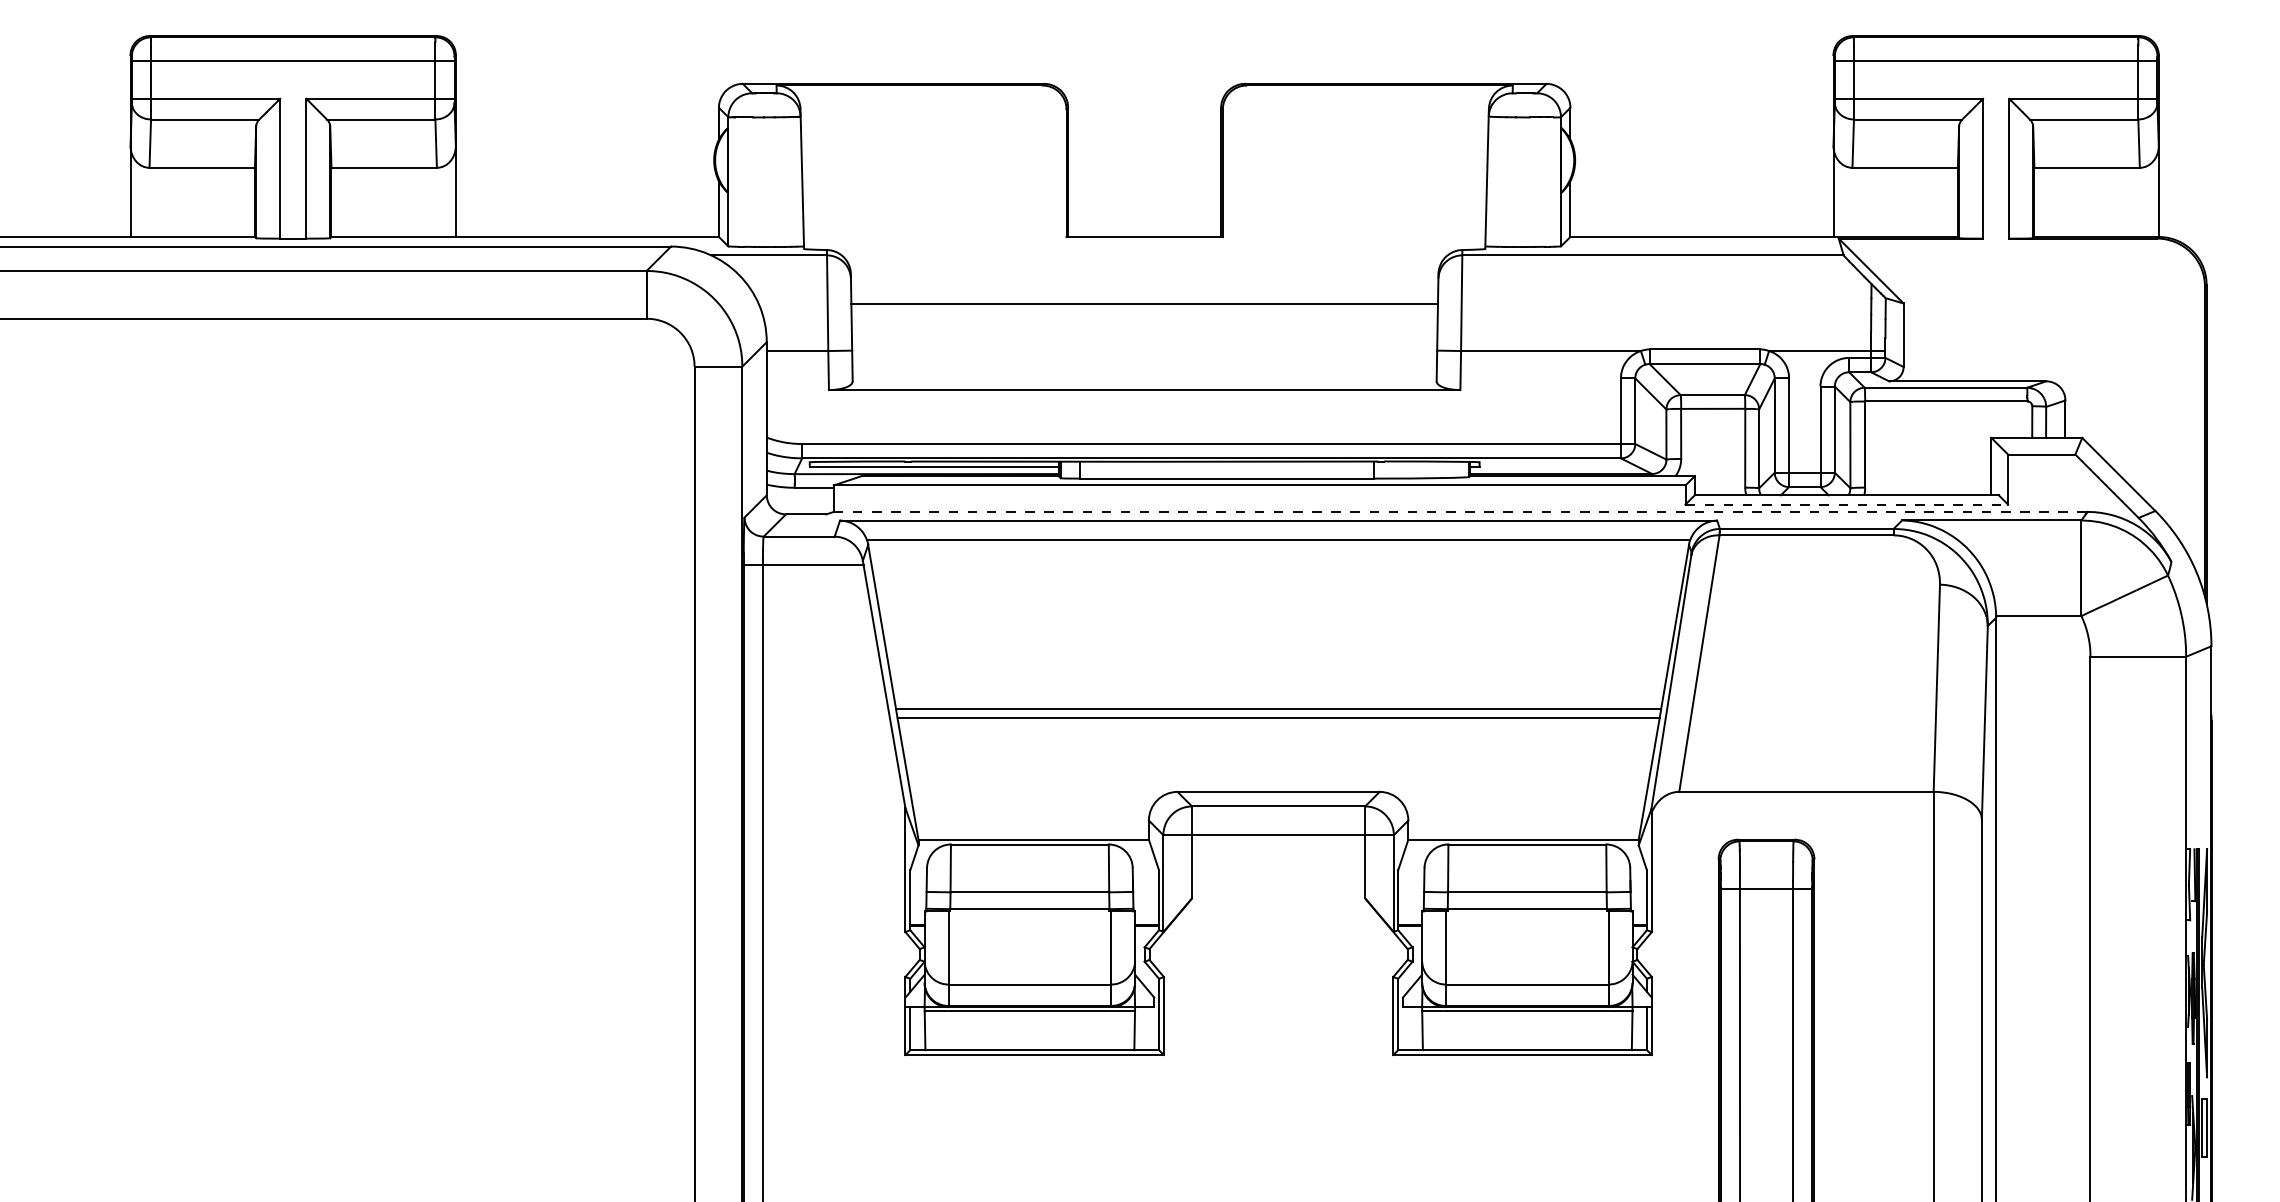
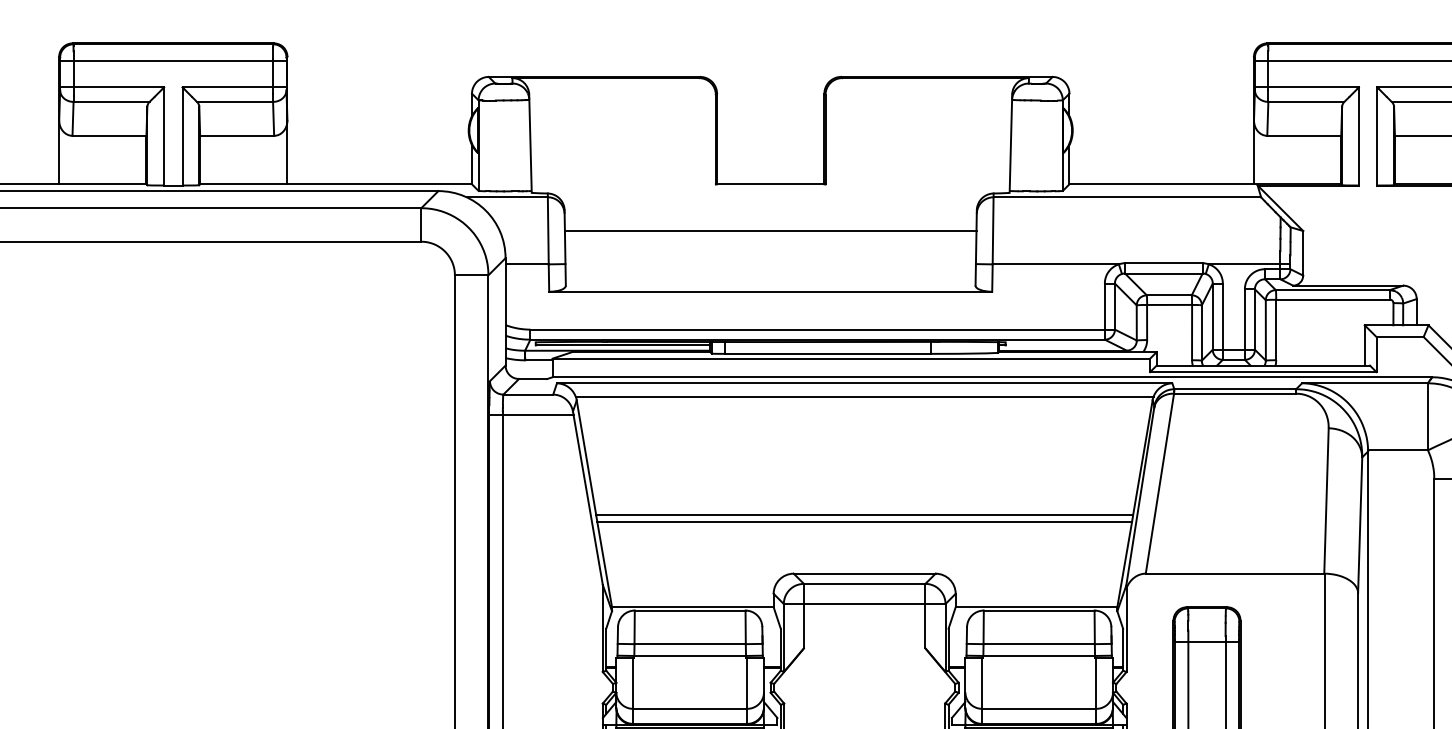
line: (1847, 504) -> (1263, 372), dashed -> solid
line: (1460, 511) -> (992, 376), dashed -> solid

